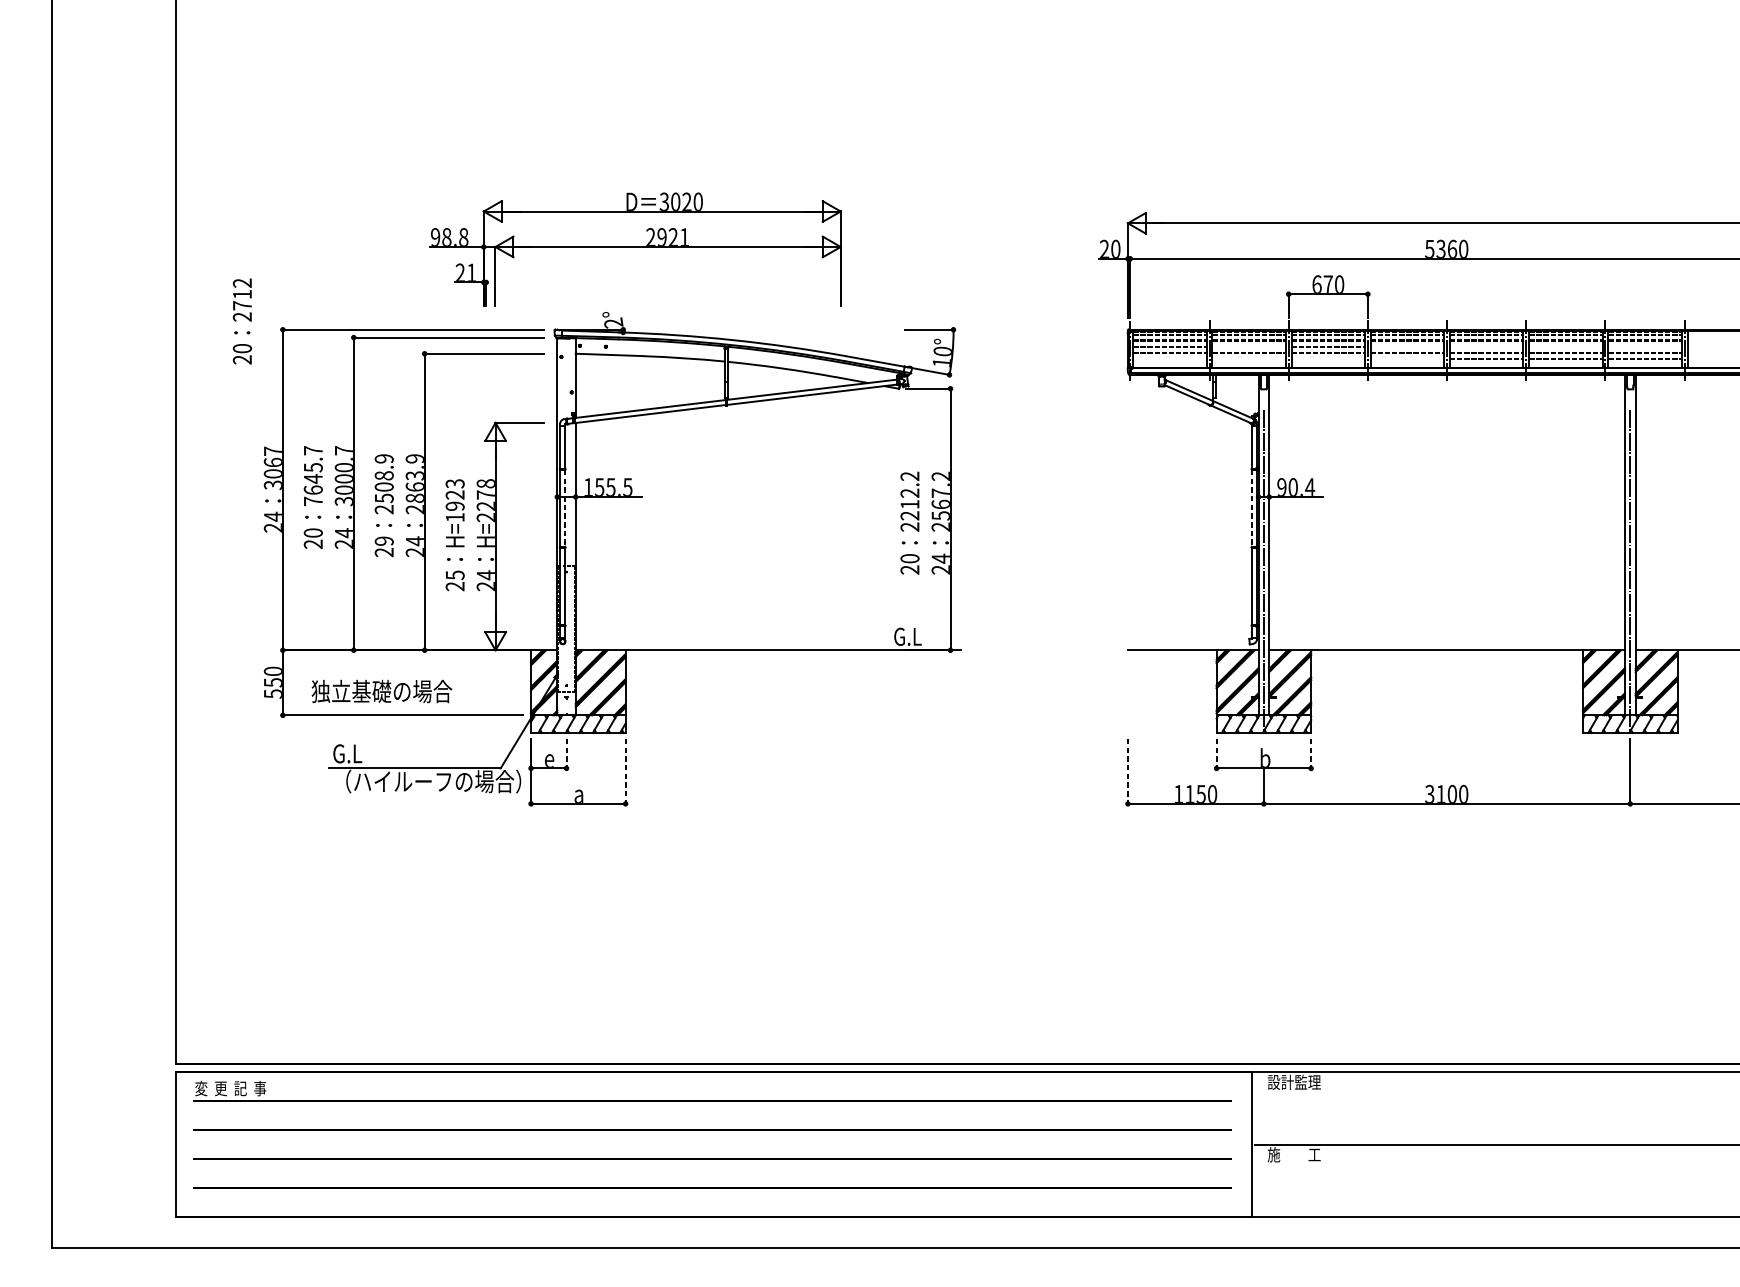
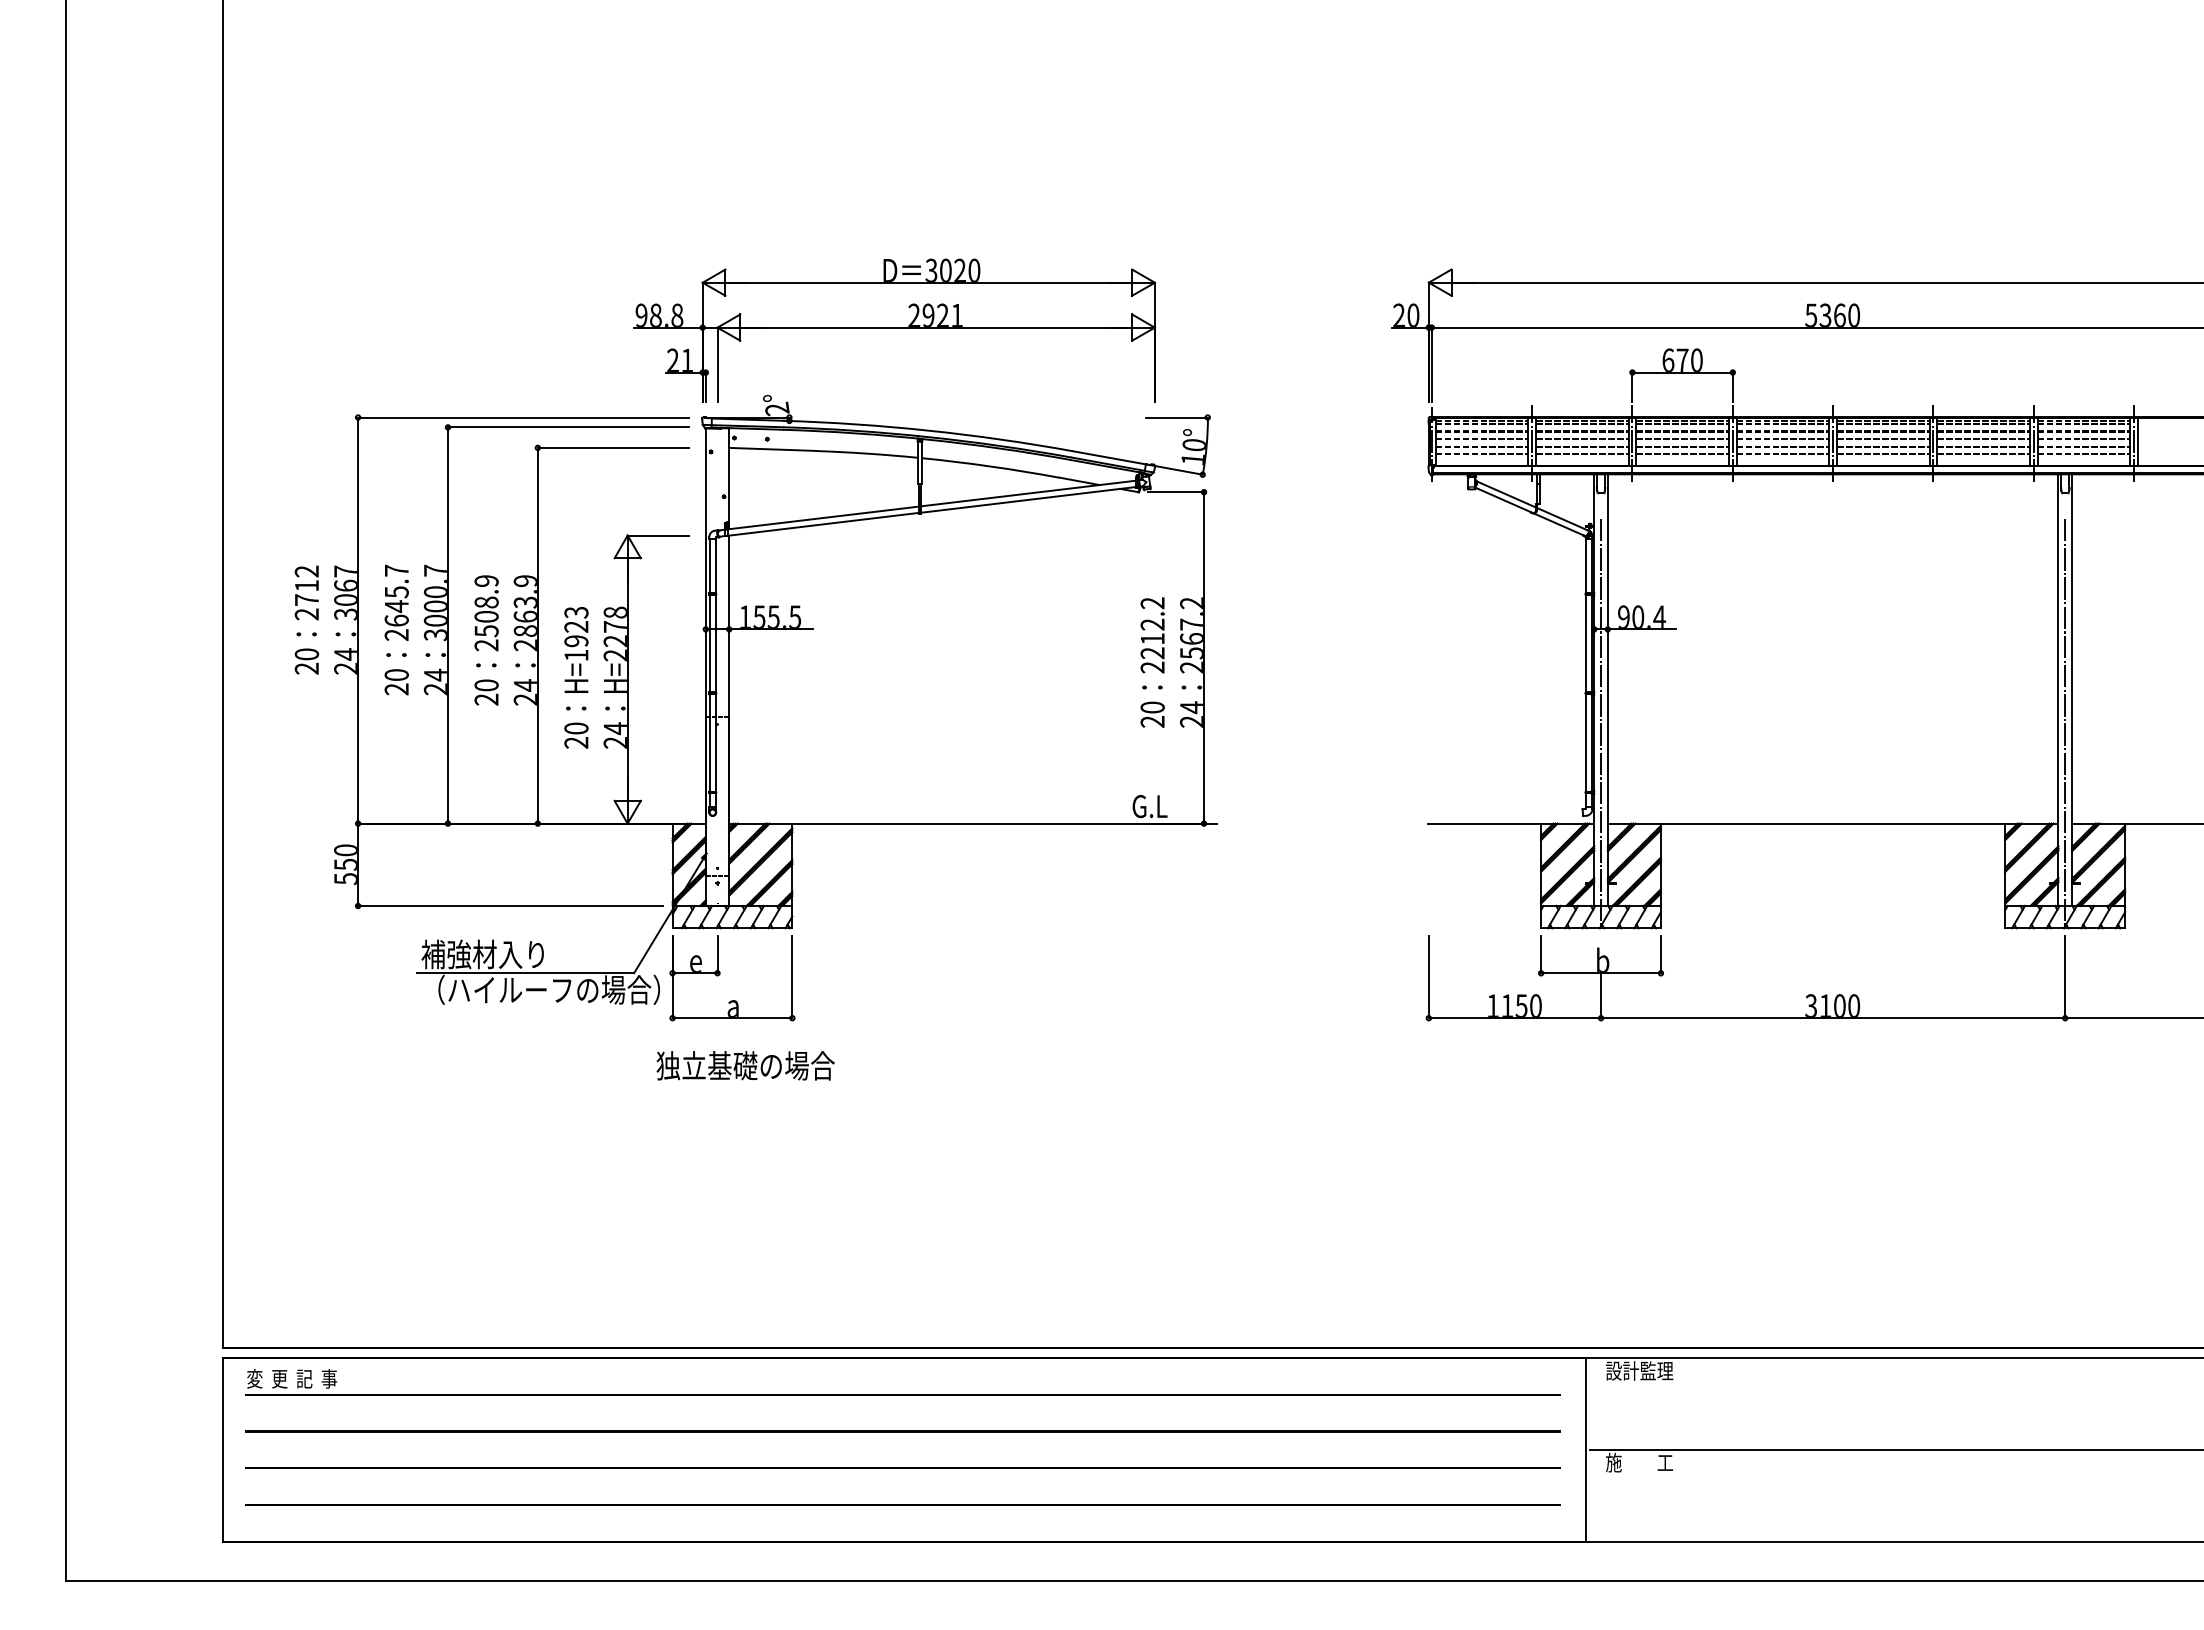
part: (635, 249) -> (894, 330), moved
text: (242, 321) -> (306, 619), moved
line: (1248, 346) -> (1581, 438), added
line: (1407, 346) -> (1782, 438), added
line: (1486, 346) -> (1882, 438), added
line: (1565, 346) -> (1983, 438), added
line: (1644, 346) -> (2083, 438), added
line: (1169, 358) -> (1481, 453), added
line: (1248, 358) -> (1581, 453), added
line: (1328, 358) -> (1682, 453), added
line: (1407, 358) -> (1782, 453), added
text: (313, 501) -> (396, 634), 7645.7 -> 2645.7
line: (564, 508) -> (715, 643), dashed -> solid
line: (1251, 508) -> (1585, 643), dashed -> solid
text: (384, 541) -> (486, 685), 29 -> 20
text: (455, 575) -> (576, 728), 25 -> 20
text: (381, 691) -> (745, 1065), moved
text: (381, 753) -> (482, 954), G.L -> 補強材入り
line: (566, 753) -> (717, 954), dashed -> solid
line: (1216, 753) -> (1541, 954), dashed -> solid
line: (1310, 753) -> (1660, 954), dashed -> solid
line: (625, 771) -> (792, 977), dashed -> solid
line: (1127, 771) -> (1428, 977), dashed -> solid

